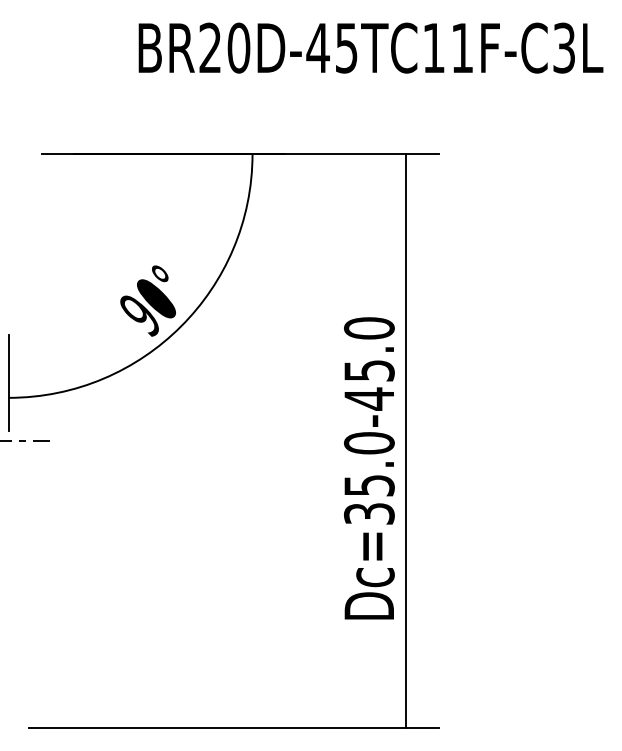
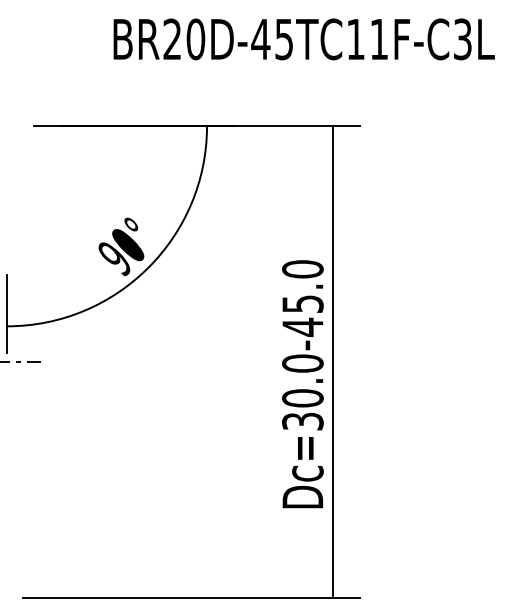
text: (368, 485) -> (302, 398), Dc=35.0-45.0 -> Dc=30.0-45.0

